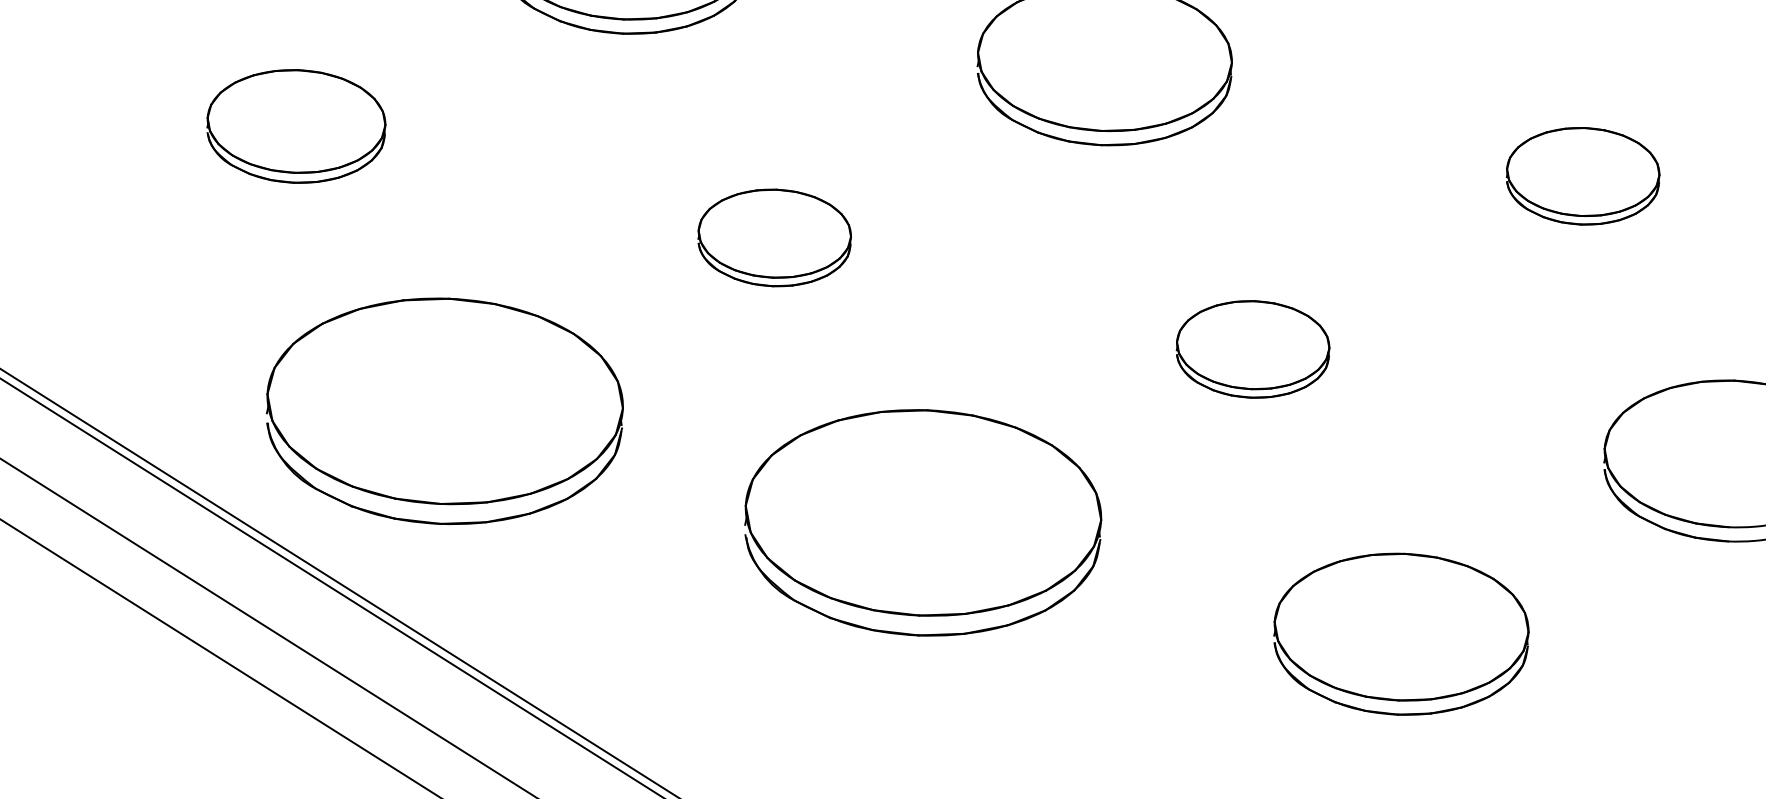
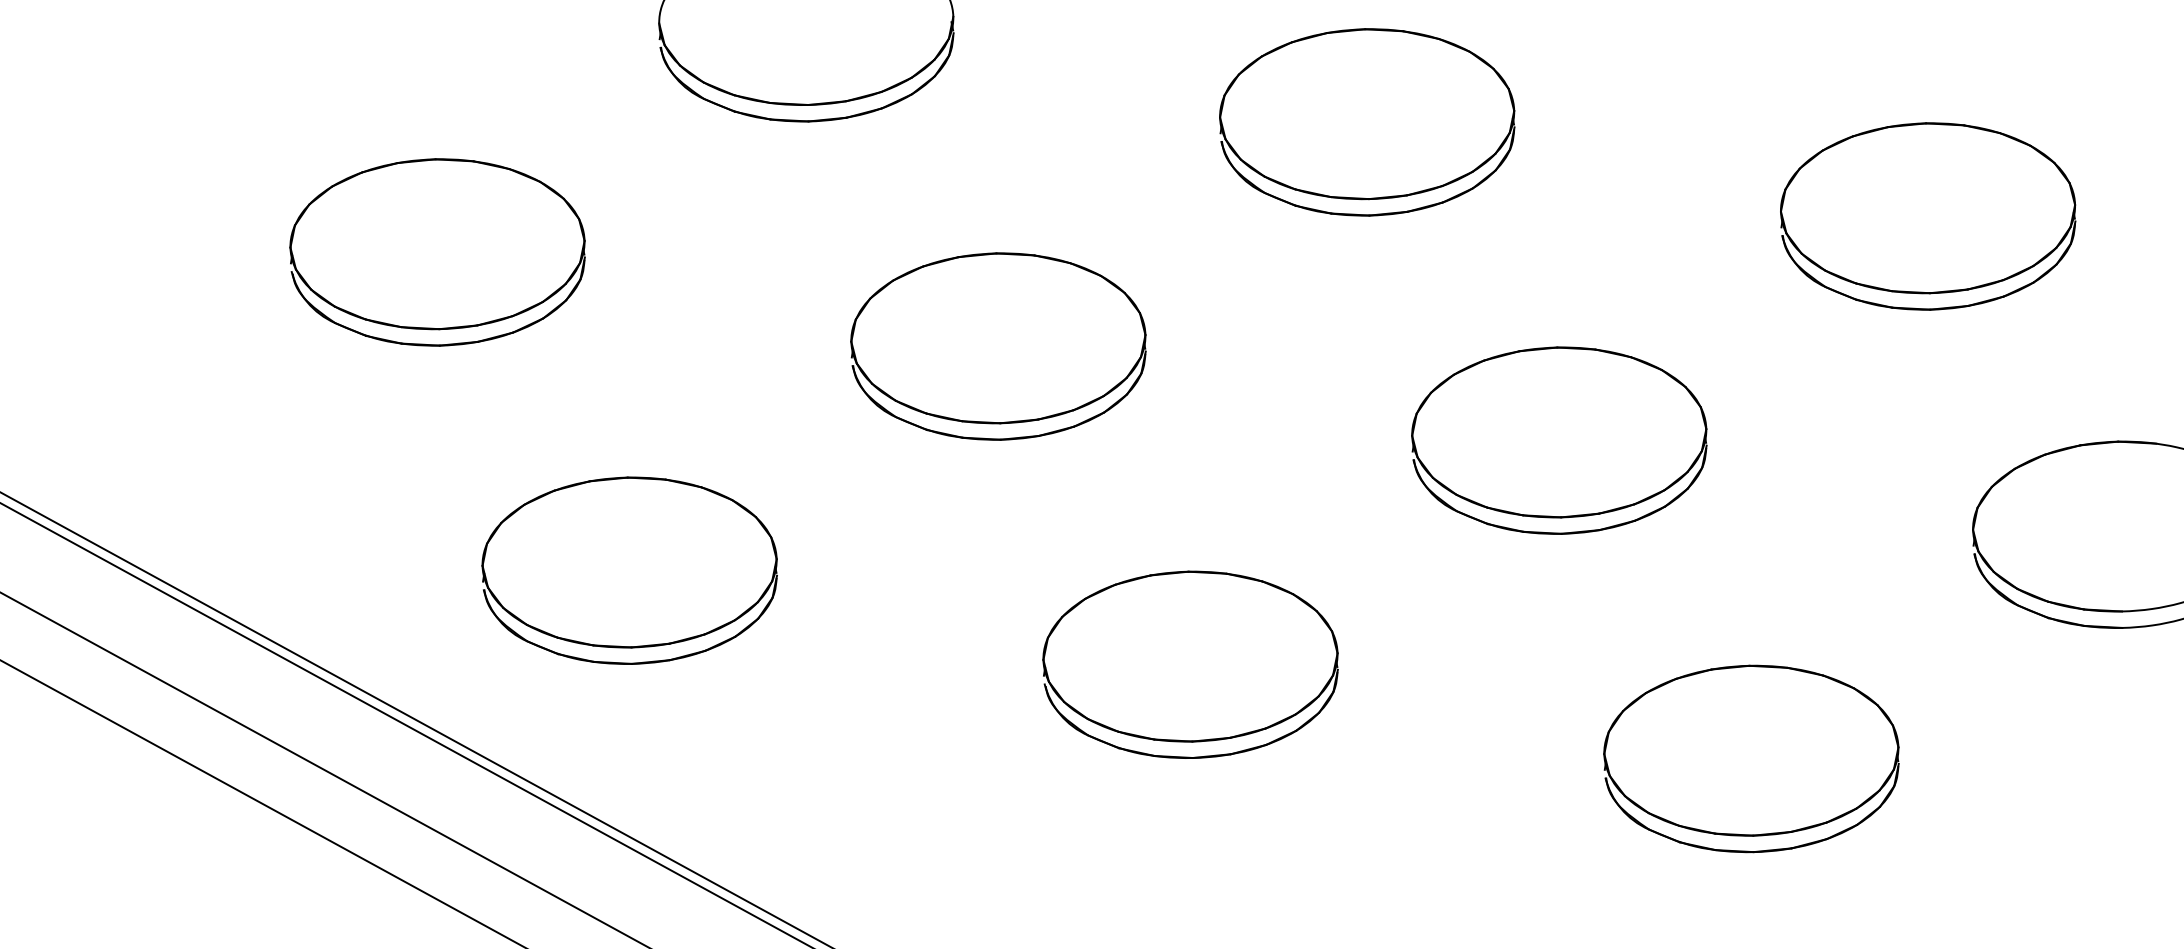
part: (296, 126) -> (437, 252), size x1.43
part: (1583, 176) -> (1928, 216), size x1.67
part: (774, 237) -> (998, 346), size x1.67
part: (1253, 349) -> (1559, 440), size x1.67
part: (444, 410) -> (629, 570), size x0.71
part: (922, 522) -> (1190, 664), size x0.71

